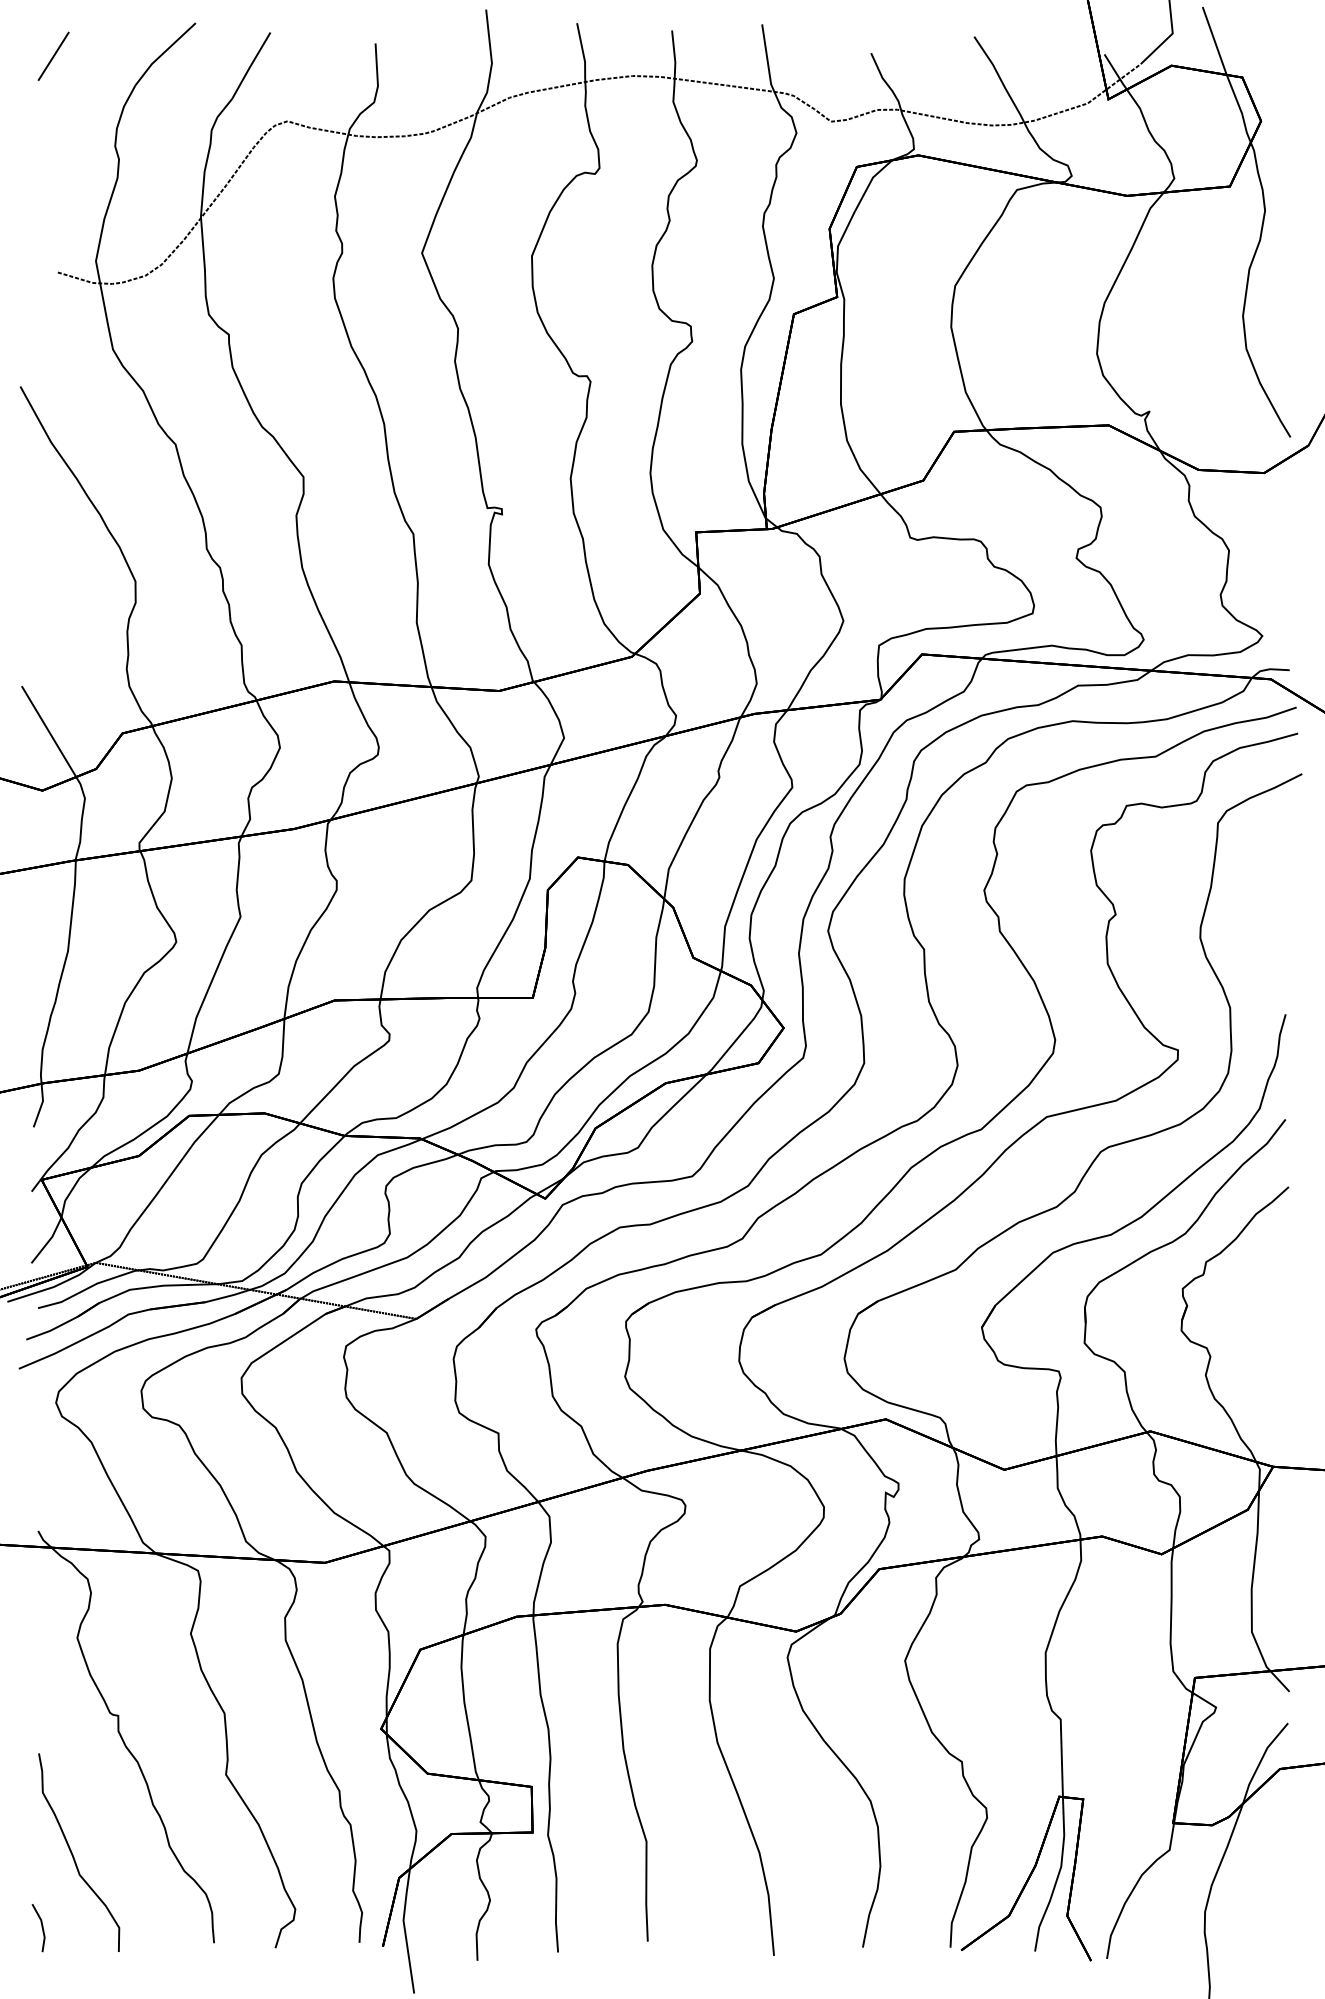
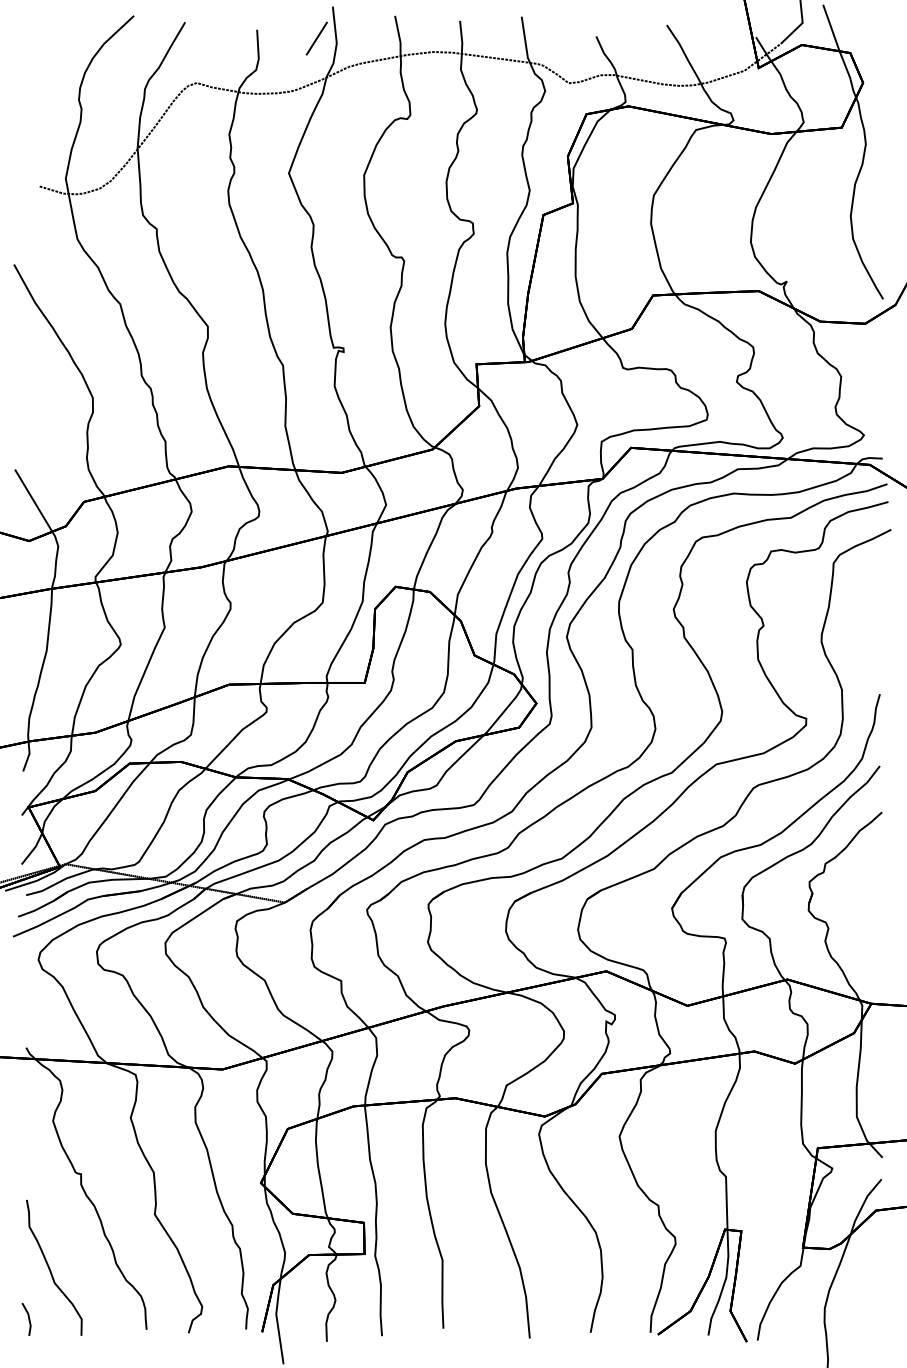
line: (53, 56) -> (316, 38), moved

